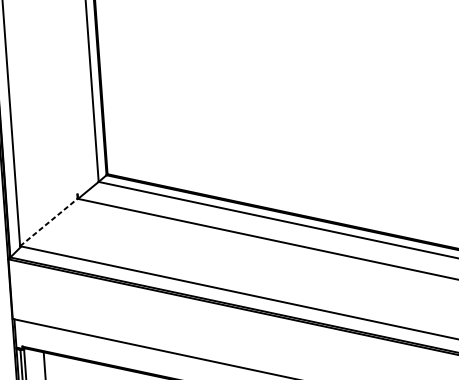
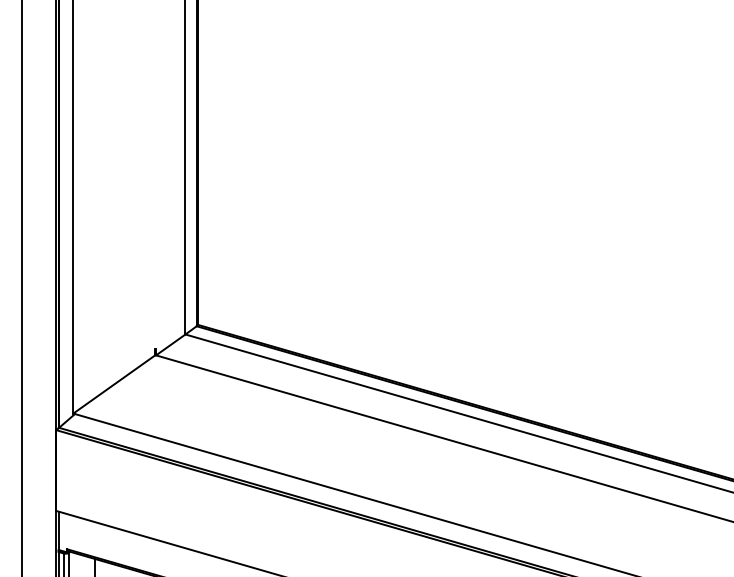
line: (48, 222) -> (114, 384), dashed -> solid

